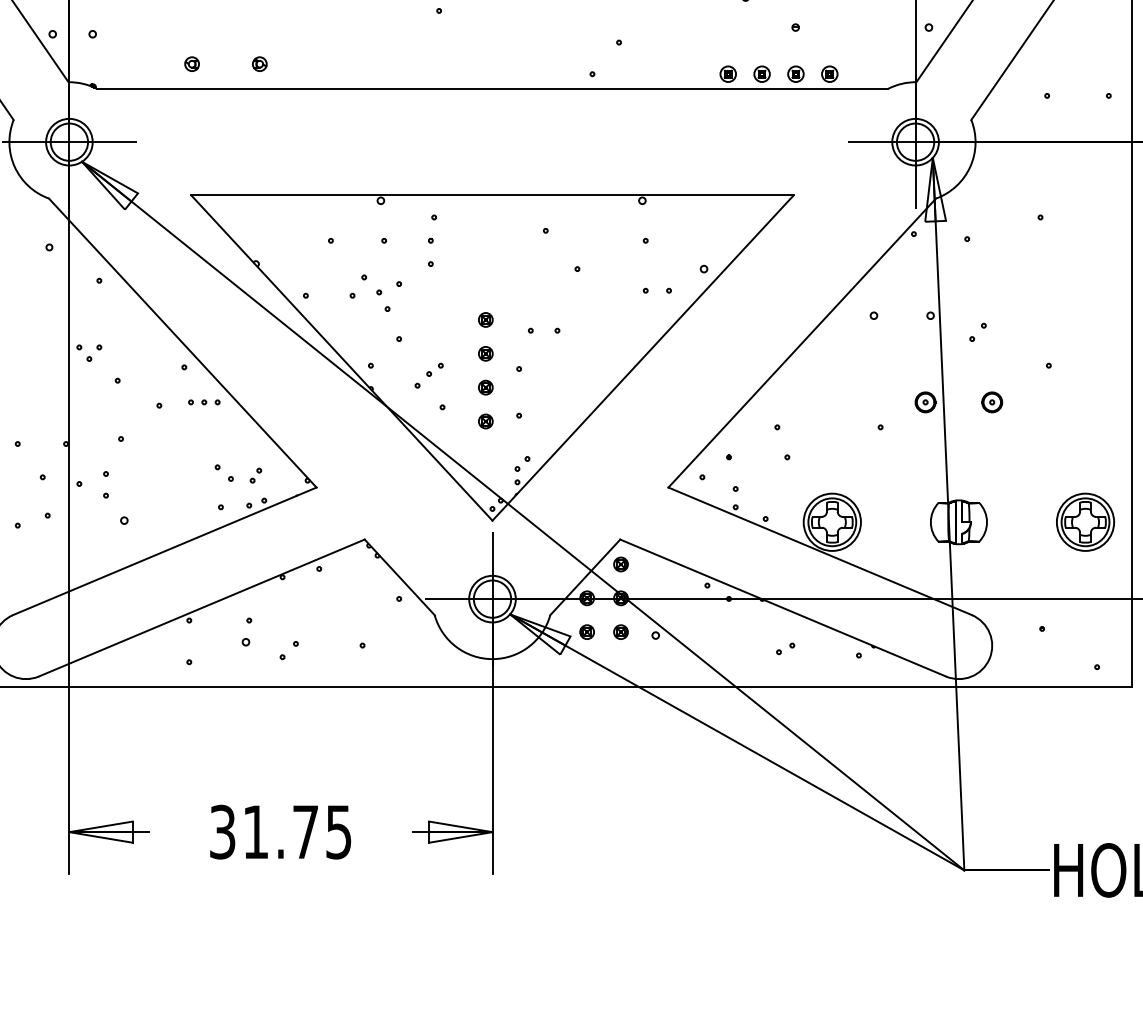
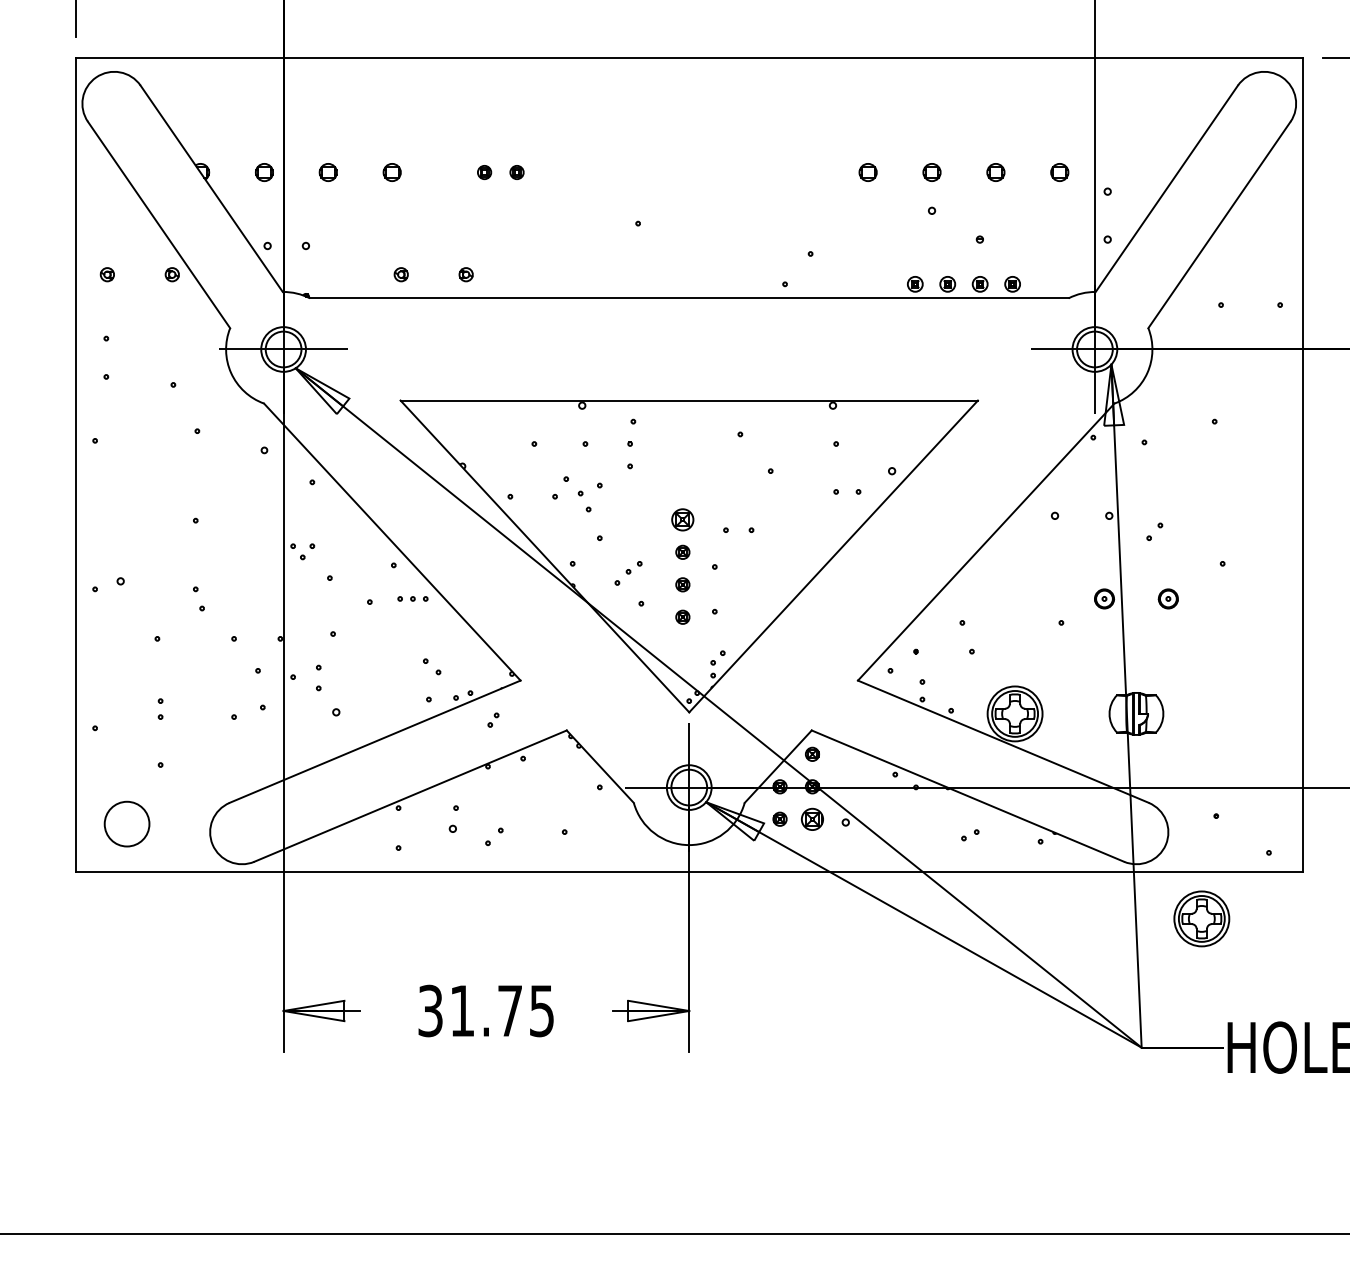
part: (485, 319) -> (682, 519), size x1.6
part: (255, 474) -> (493, 719), moved
part: (1085, 521) -> (1201, 918), moved
part: (621, 631) -> (812, 818), size x1.6

